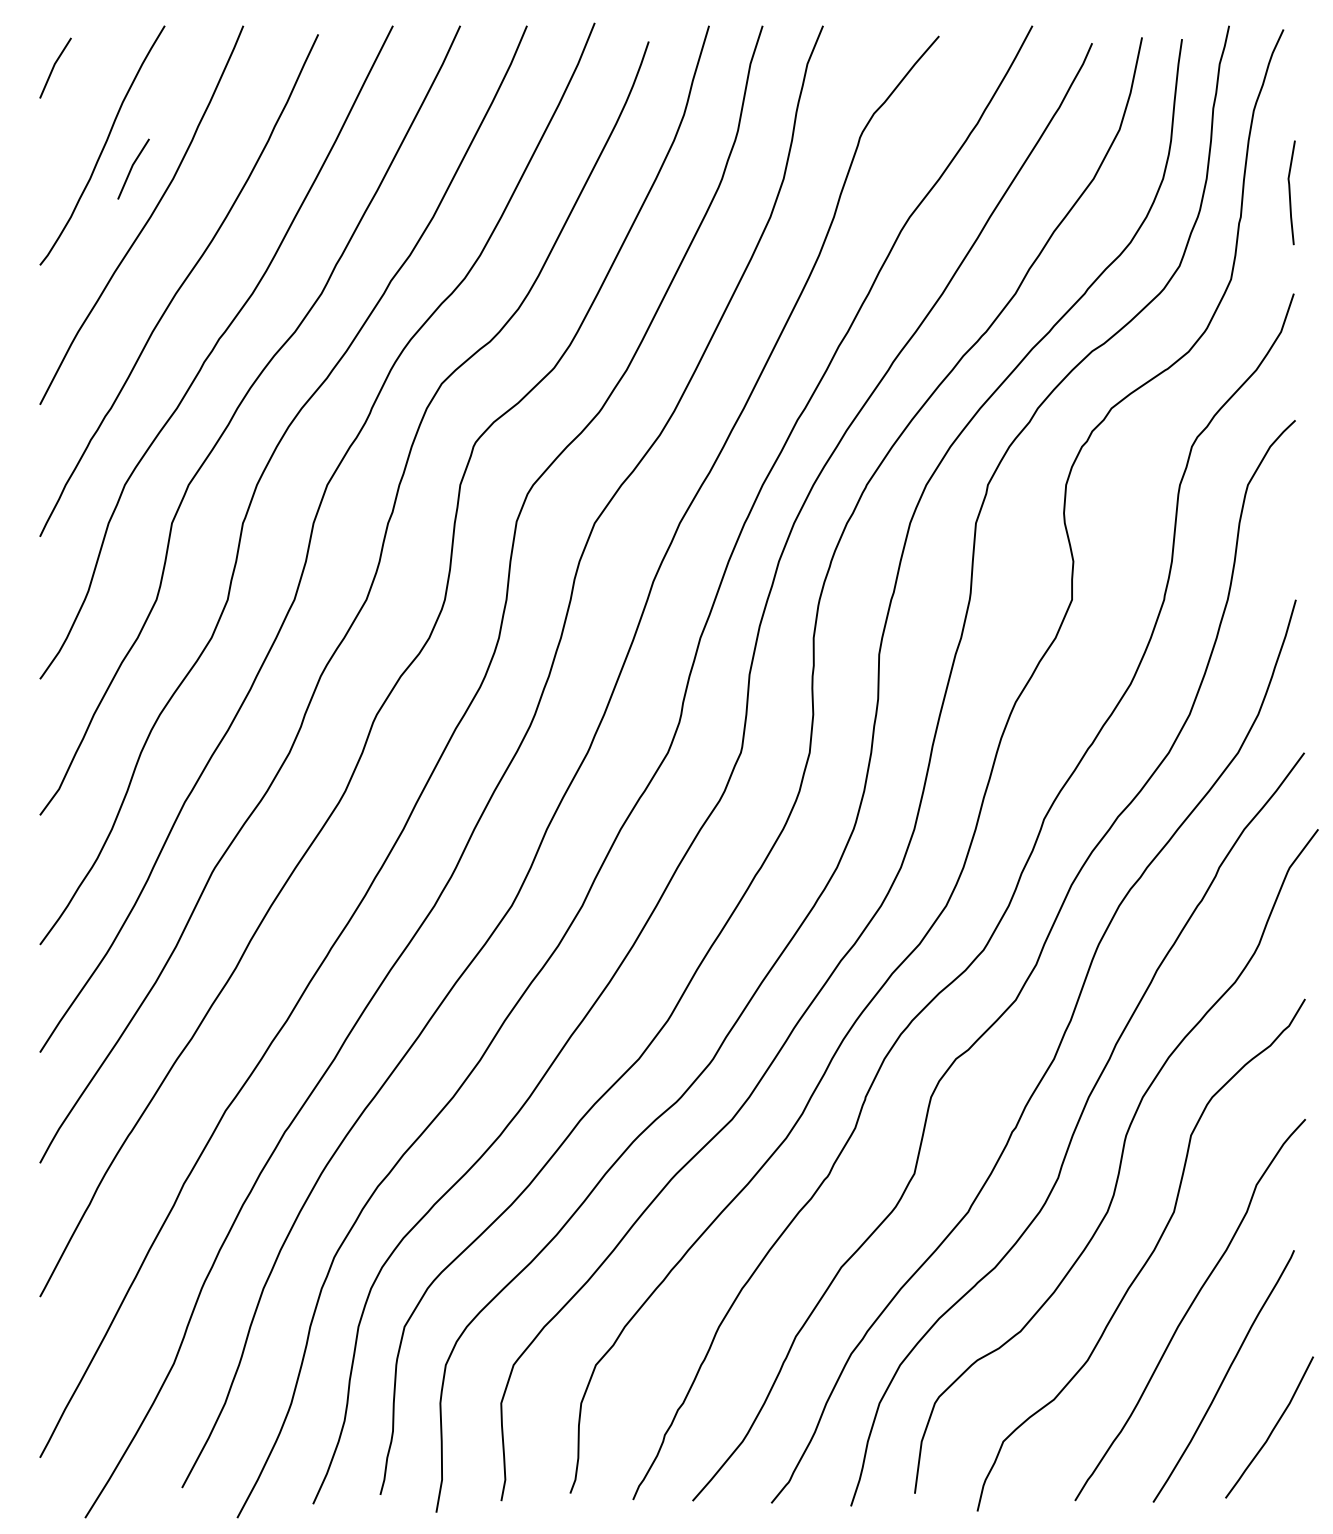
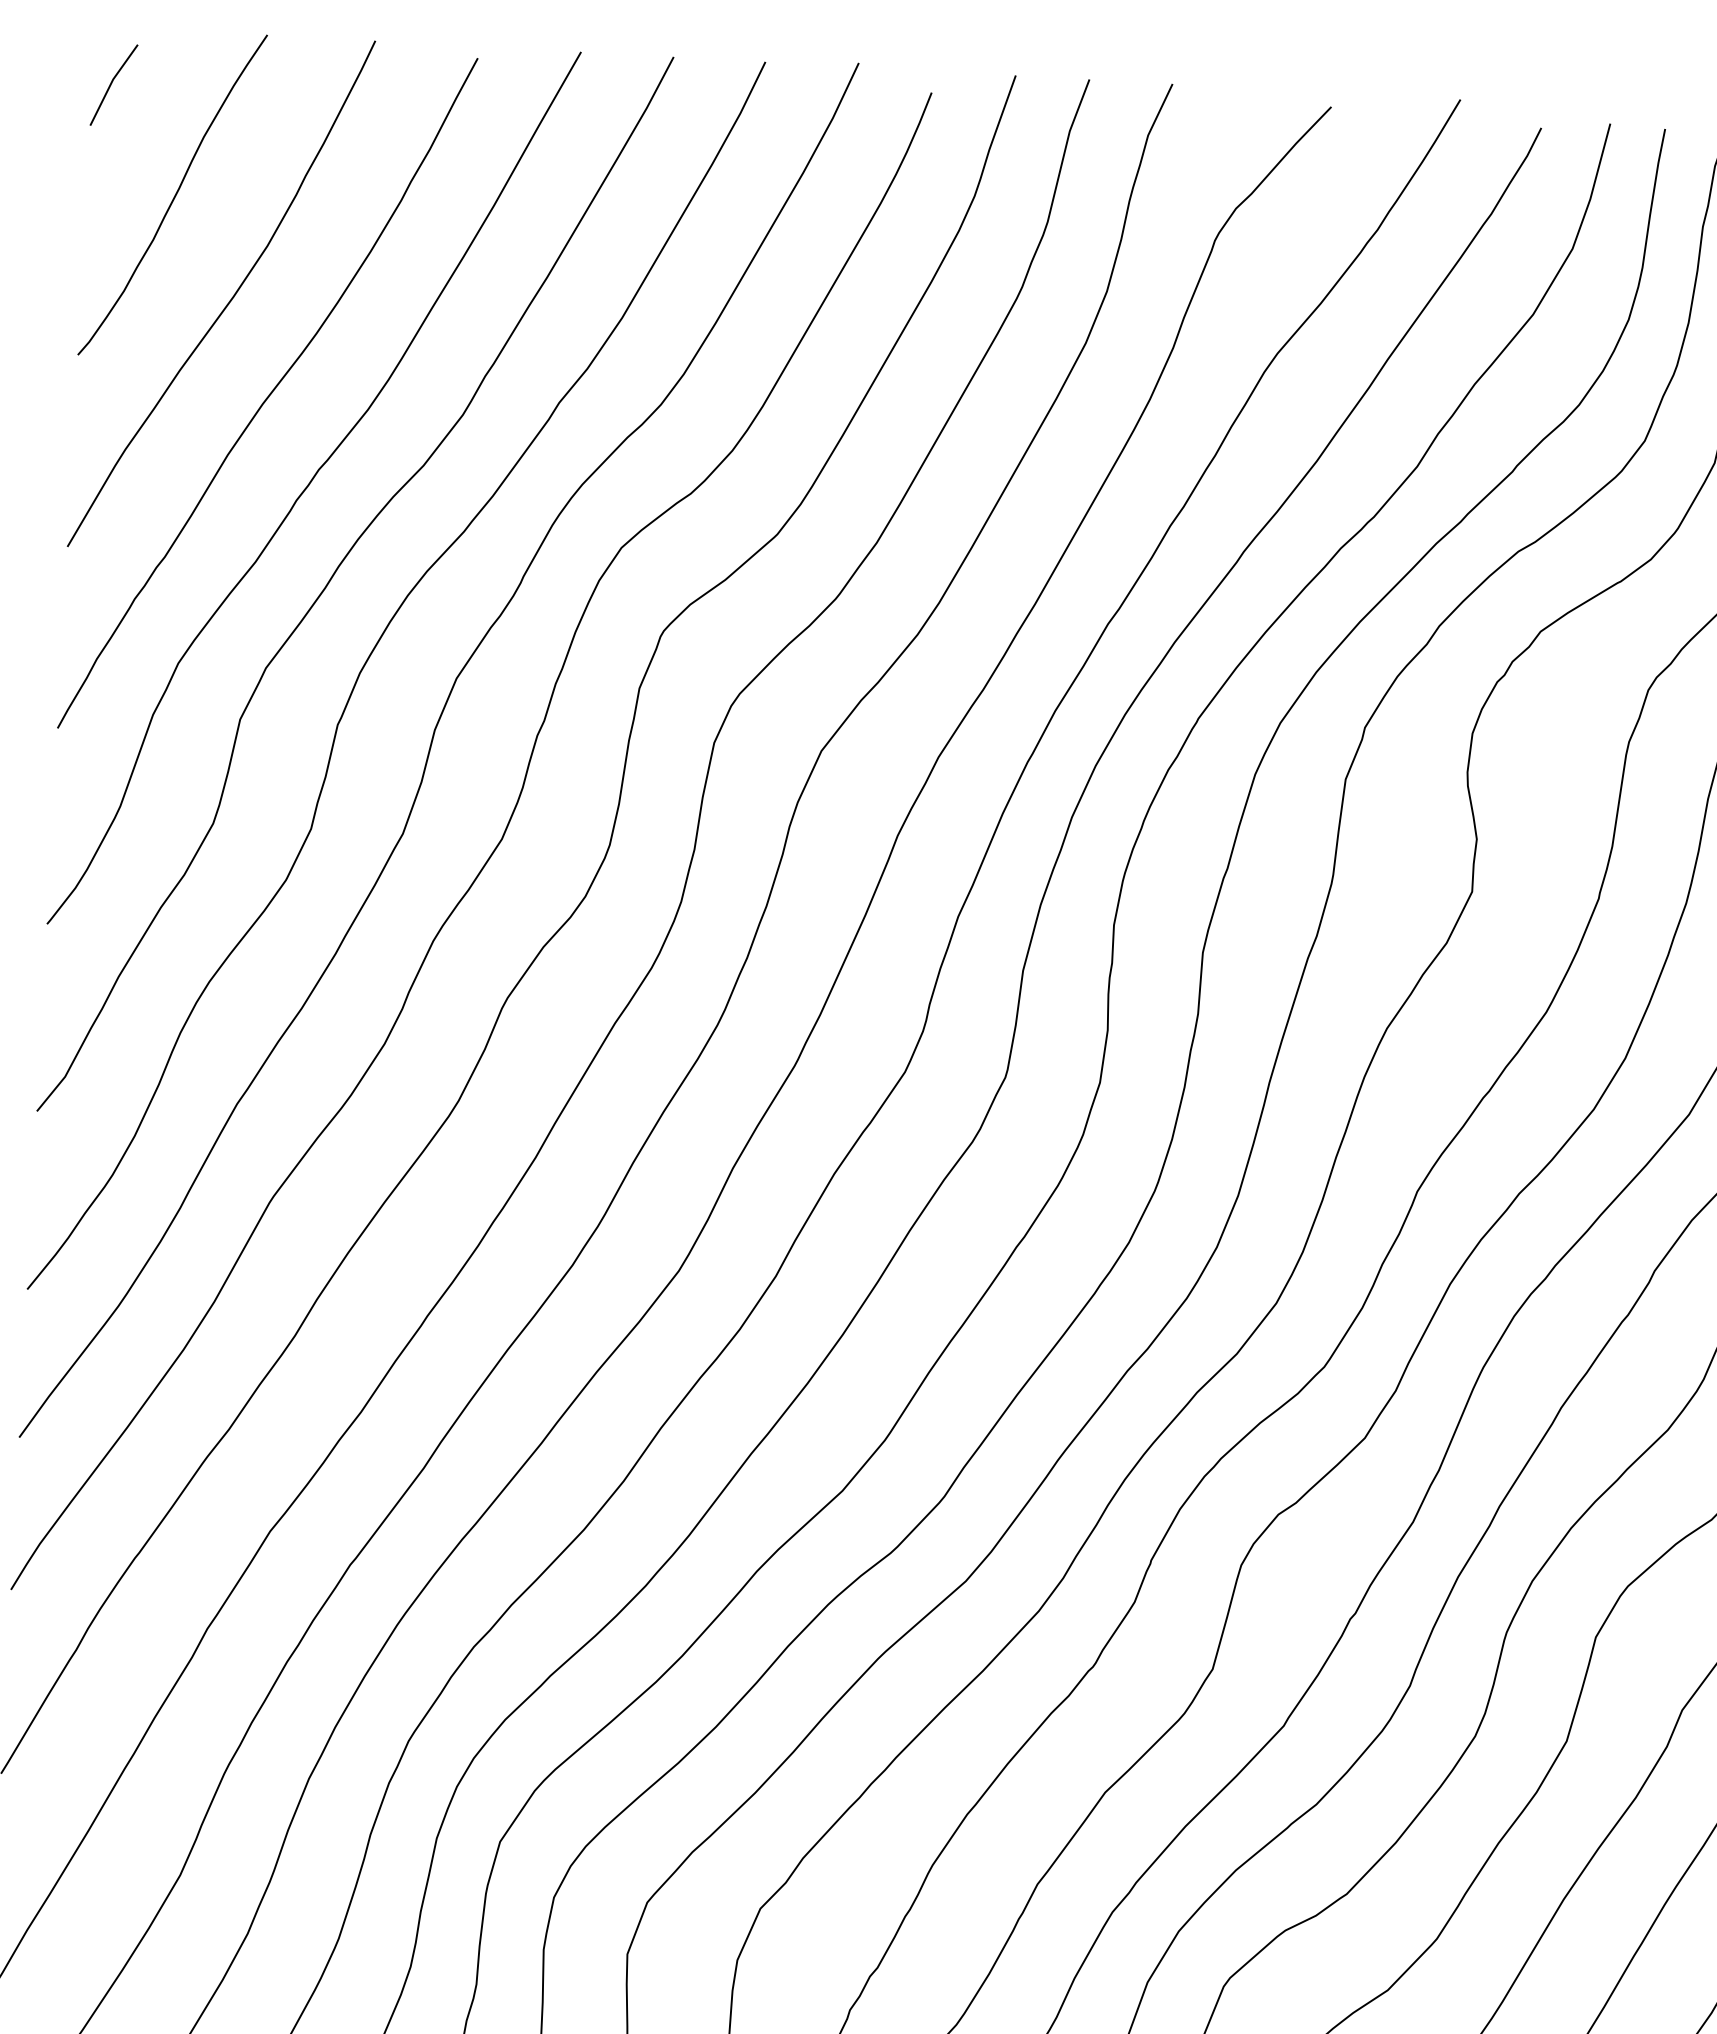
line: (132, 168) -> (212, 228), removed

